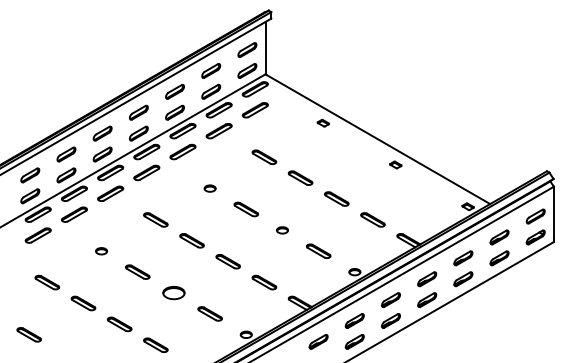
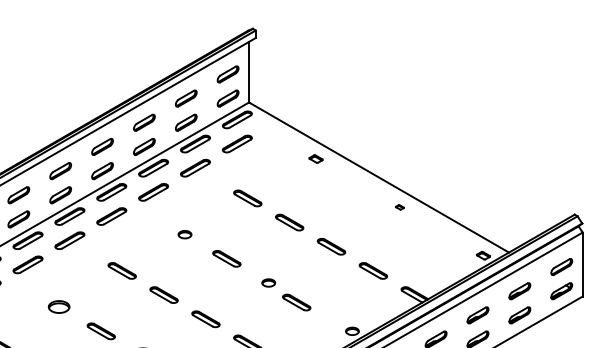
part: (395, 164) -> (399, 206), size x0.6
part: (318, 250) -> (296, 301), moved
part: (101, 251) -> (59, 307), size x1.6

